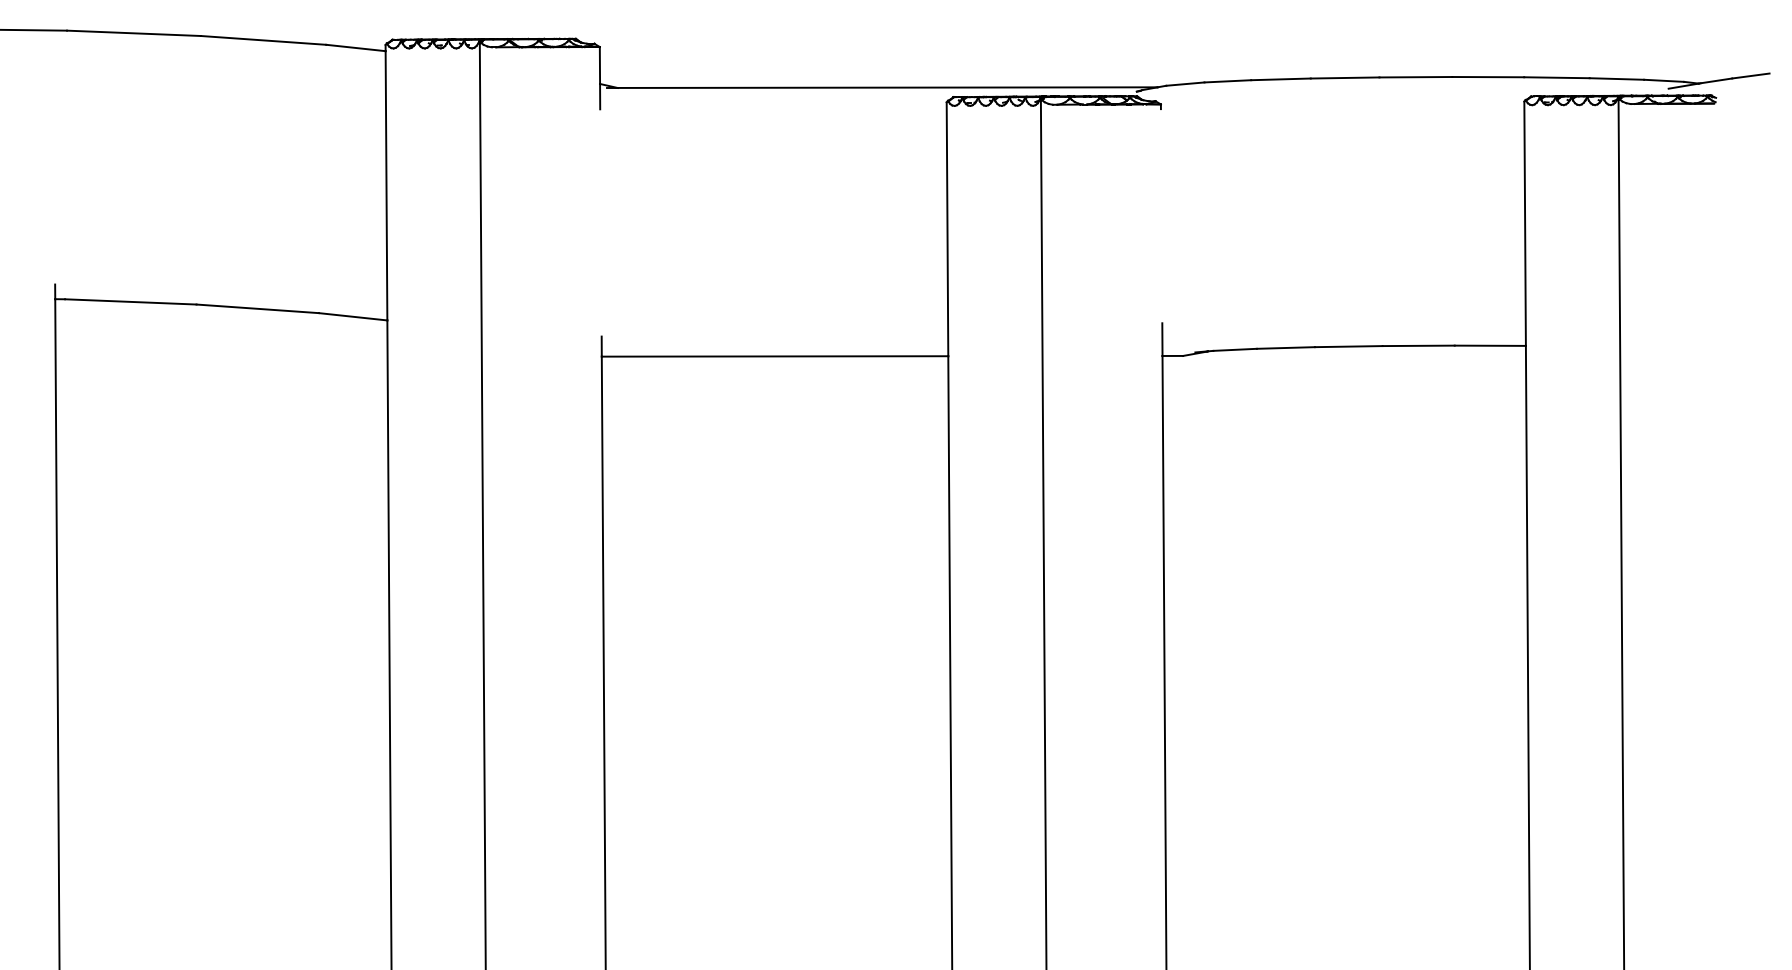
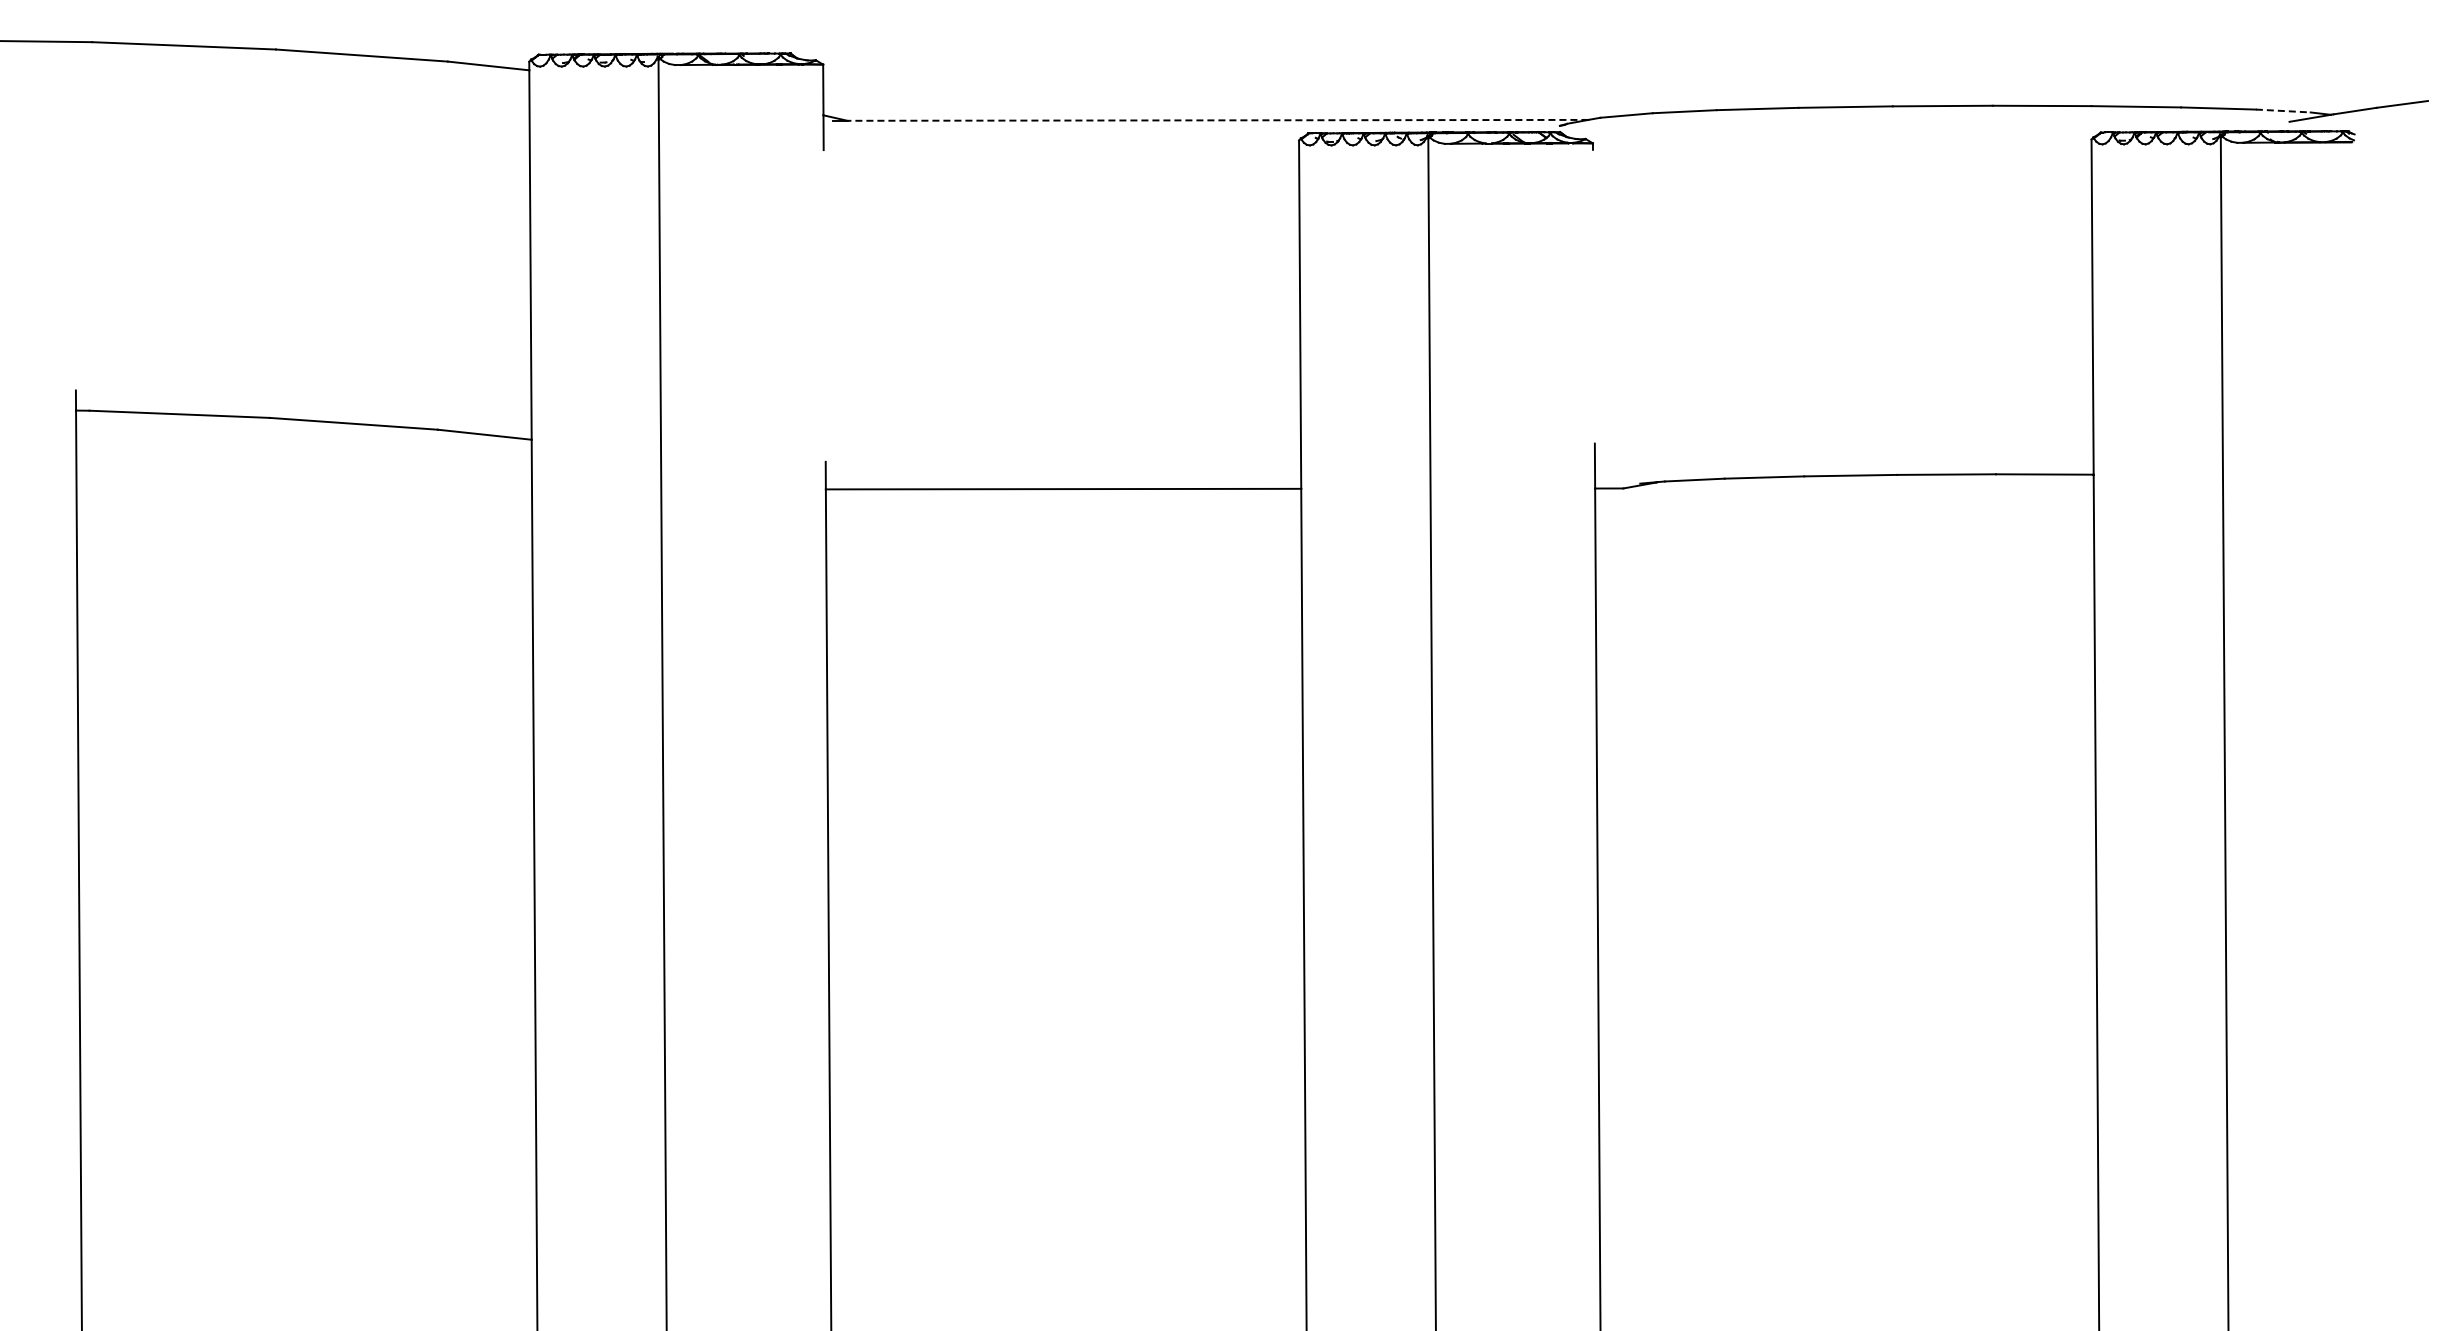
line: (1664, 81) -> (2283, 111), solid -> dashed
line: (887, 87) -> (1217, 120), solid -> dashed

